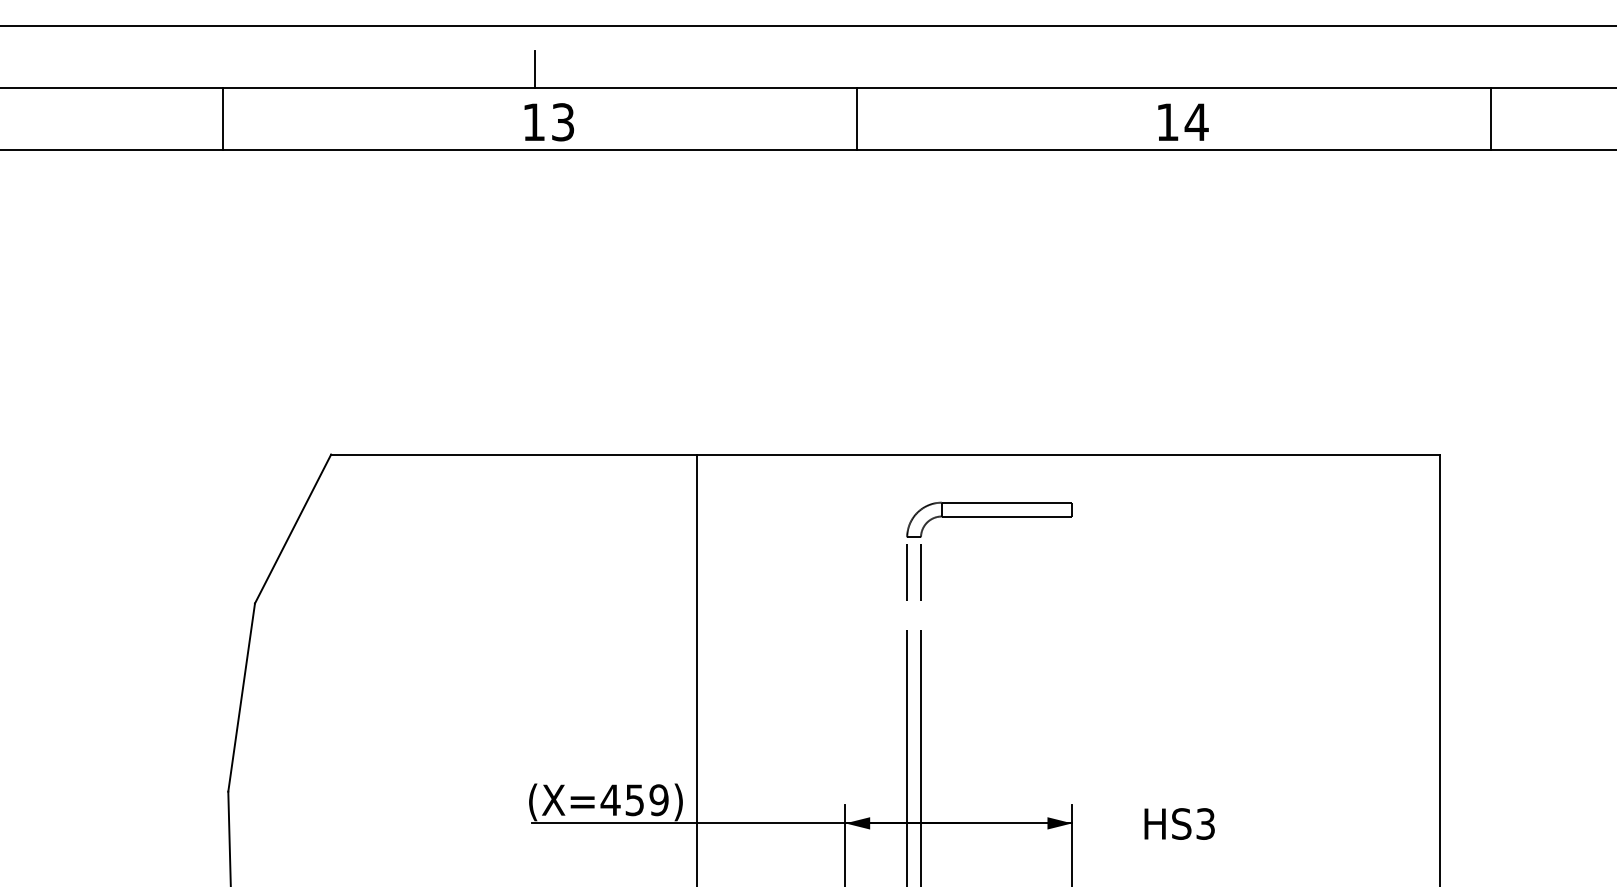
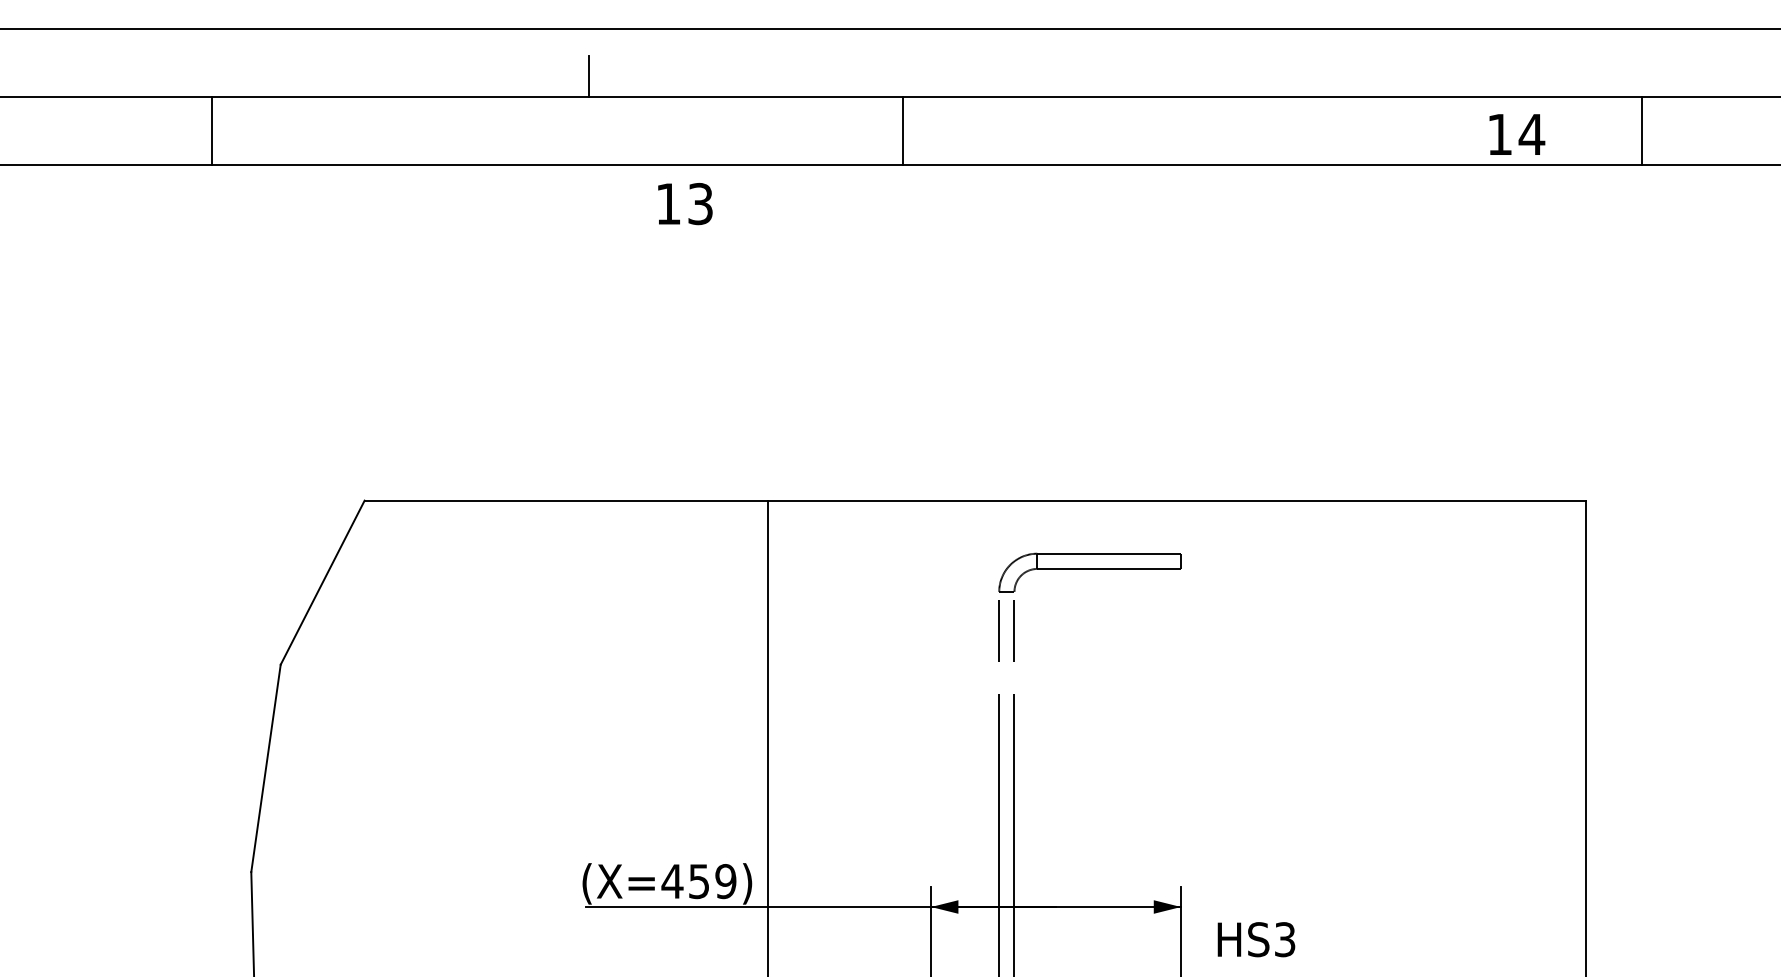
line: (223, 118) -> (211, 130), moved
line: (856, 118) -> (902, 130), moved
text: (1183, 121) -> (1517, 133), moved
text: (548, 122) -> (684, 204), moved
text: (1179, 823) -> (1256, 939), moved

